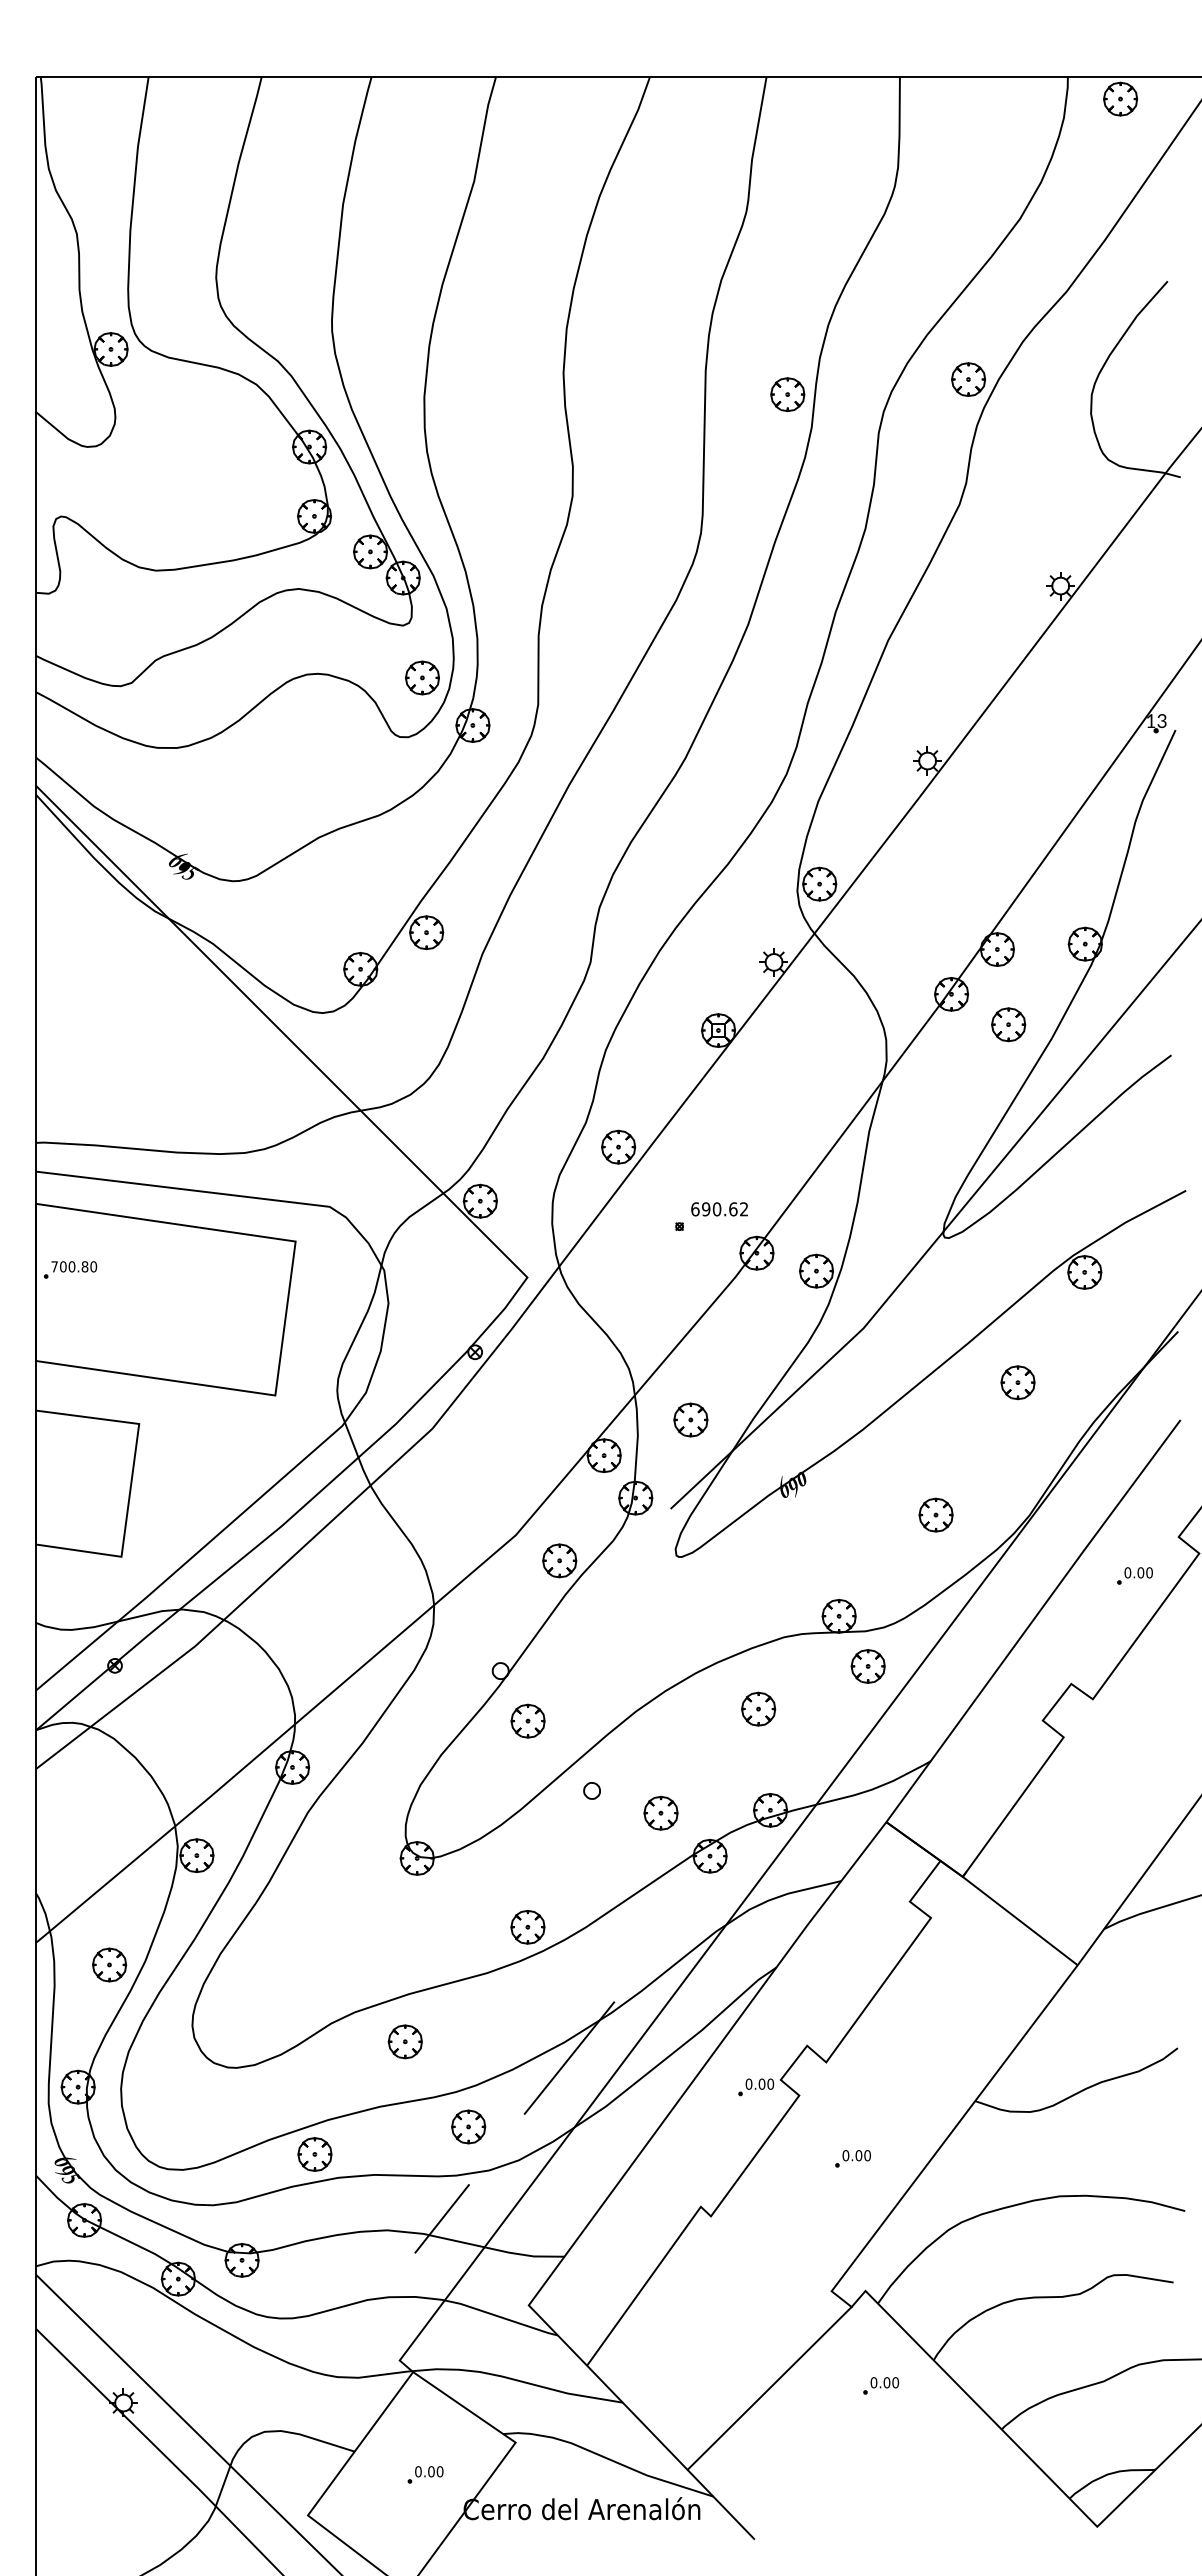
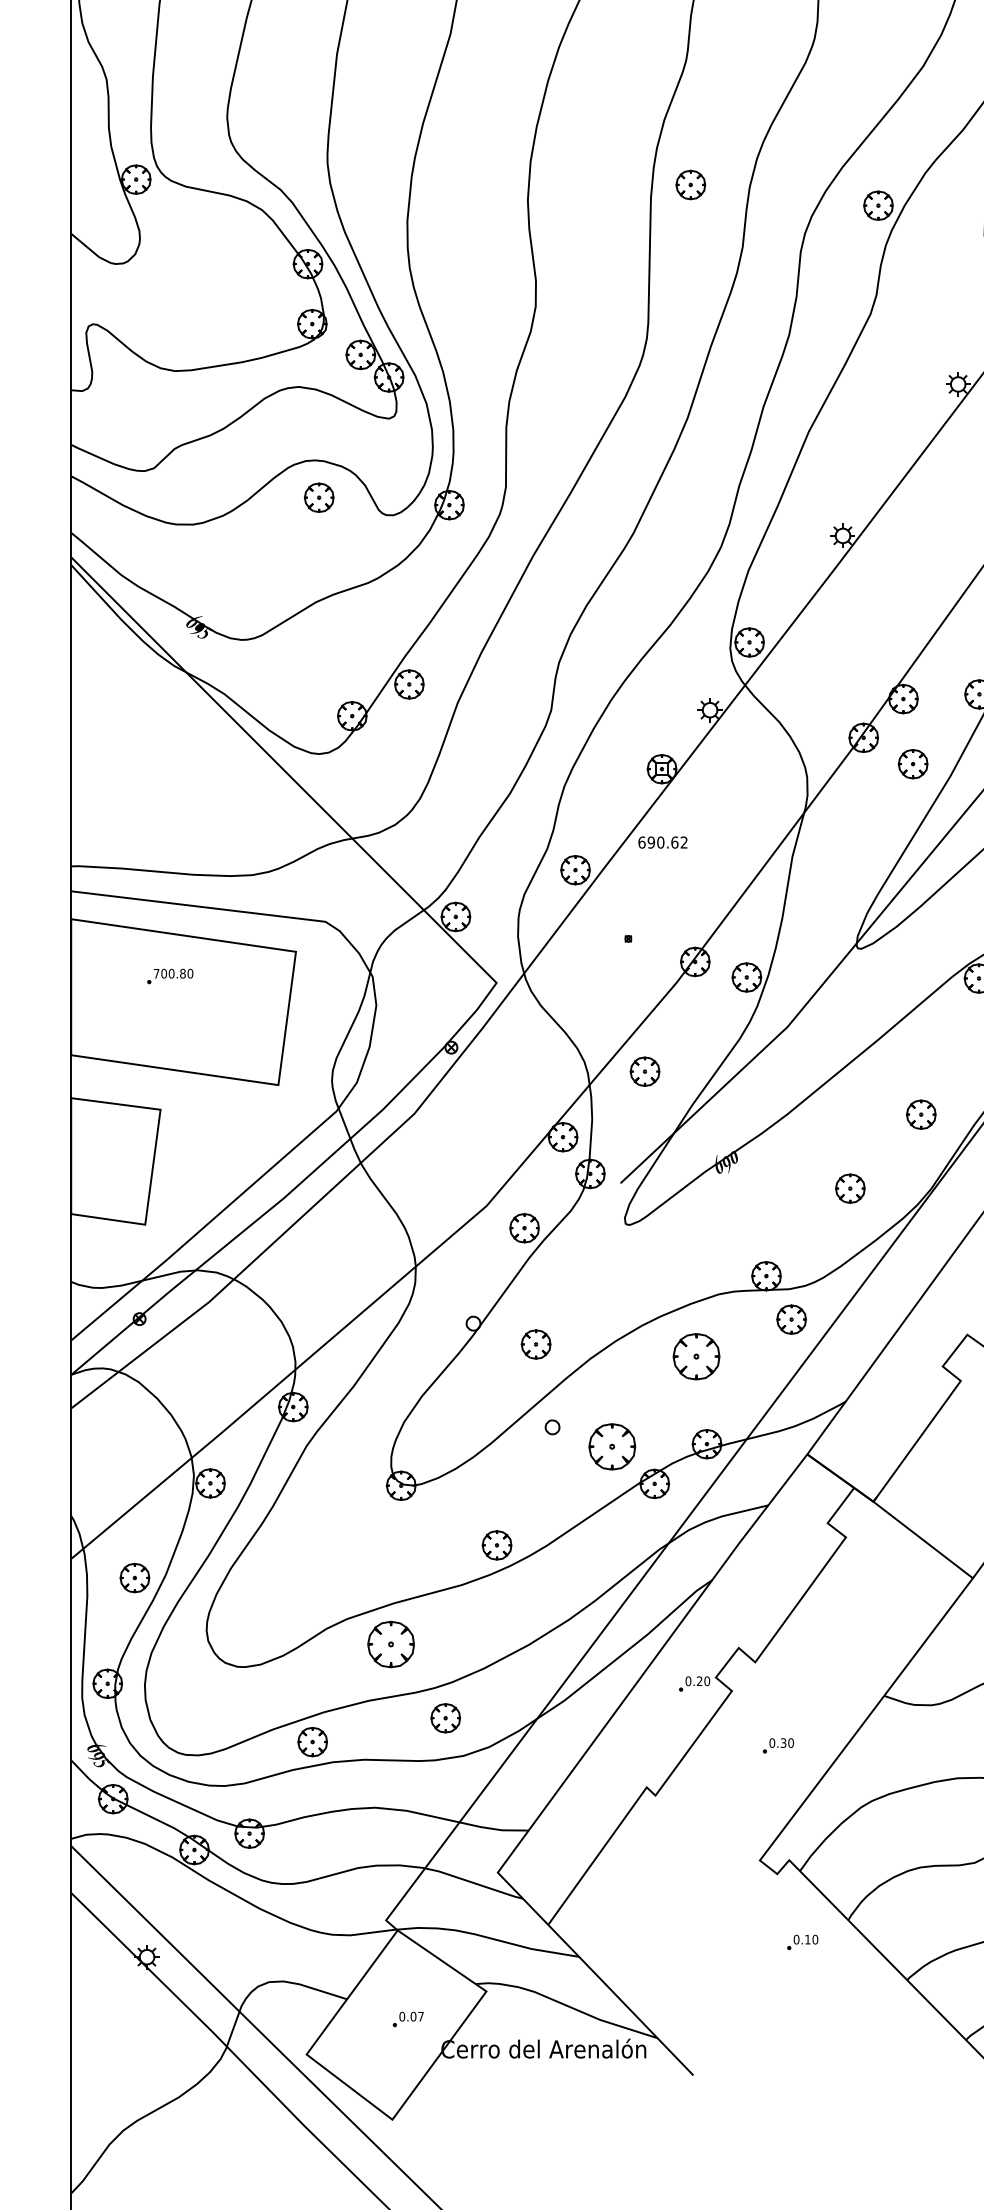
part: (787, 394) -> (690, 184), moved
part: (422, 677) -> (319, 497), moved
text: (719, 1209) -> (662, 842), moved
part: (70, 1269) -> (170, 976), moved
part: (1017, 1382) -> (920, 1114), moved
part: (690, 1419) -> (644, 1071), moved
part: (758, 1708) -> (696, 1356), size x1.6
part: (527, 1720) -> (535, 1343), moved
part: (660, 1812) -> (611, 1446), size x1.6
part: (404, 2041) -> (390, 1644), size x1.6
line: (569, 2057) -> (533, 1658), removed
text: (761, 2083) -> (699, 1680), 0.00 -> 0.20
text: (858, 2155) -> (783, 1742), 0.00 -> 0.30
line: (441, 2218) -> (422, 1797), removed
text: (886, 2382) -> (807, 1939), 0.00 -> 0.10
line: (769, 2388) -> (706, 1944), removed
text: (439, 2471) -> (420, 2016), 0.00 -> 0.07

